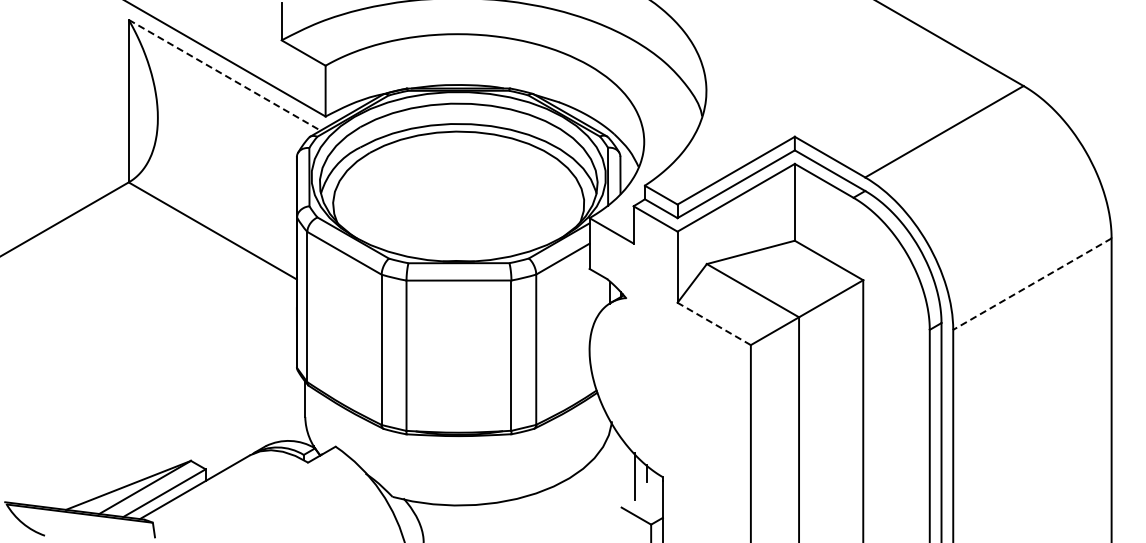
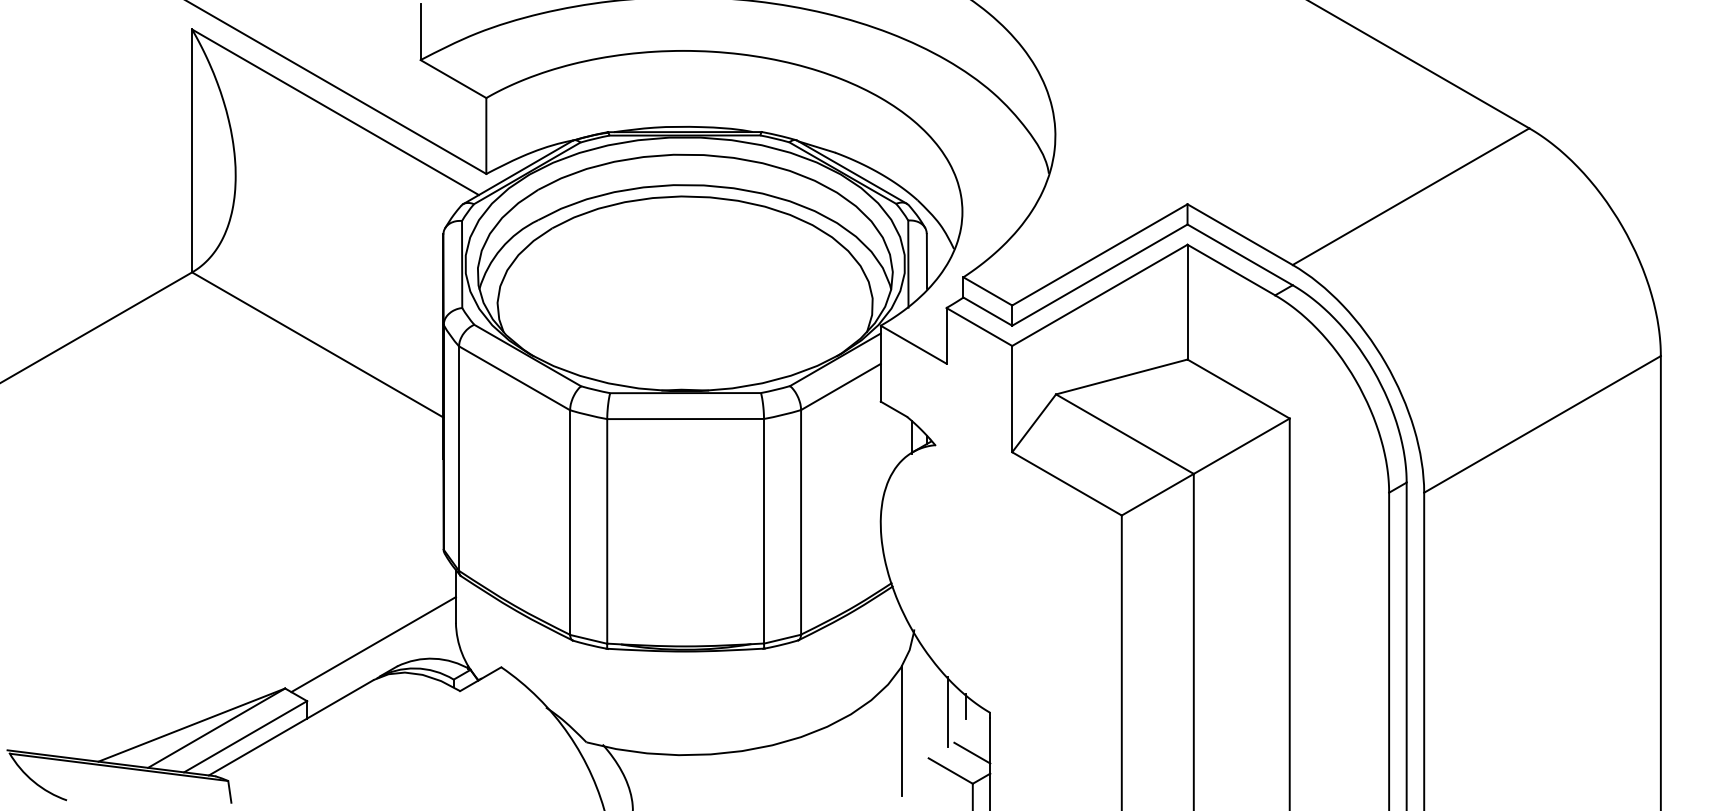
line: (224, 75) -> (335, 112), dashed -> solid
line: (1031, 284) -> (1541, 424), dashed -> solid
line: (713, 323) -> (1065, 483), dashed -> solid
line: (250, 431) -> (374, 644), added
line: (603, 488) -> (901, 729), added
line: (650, 504) -> (971, 753), added

